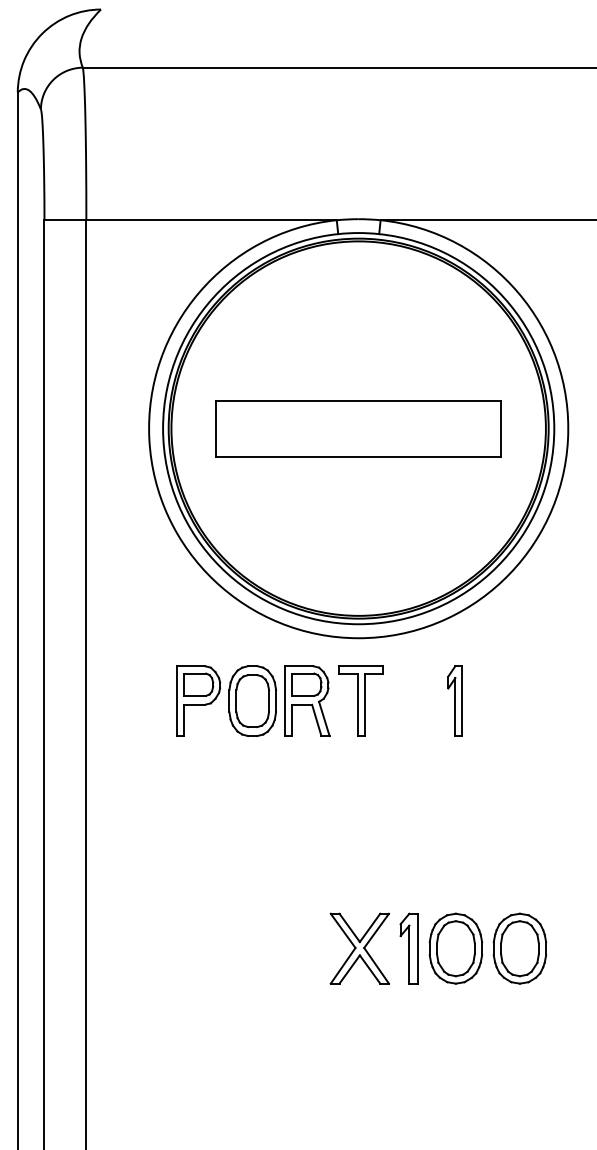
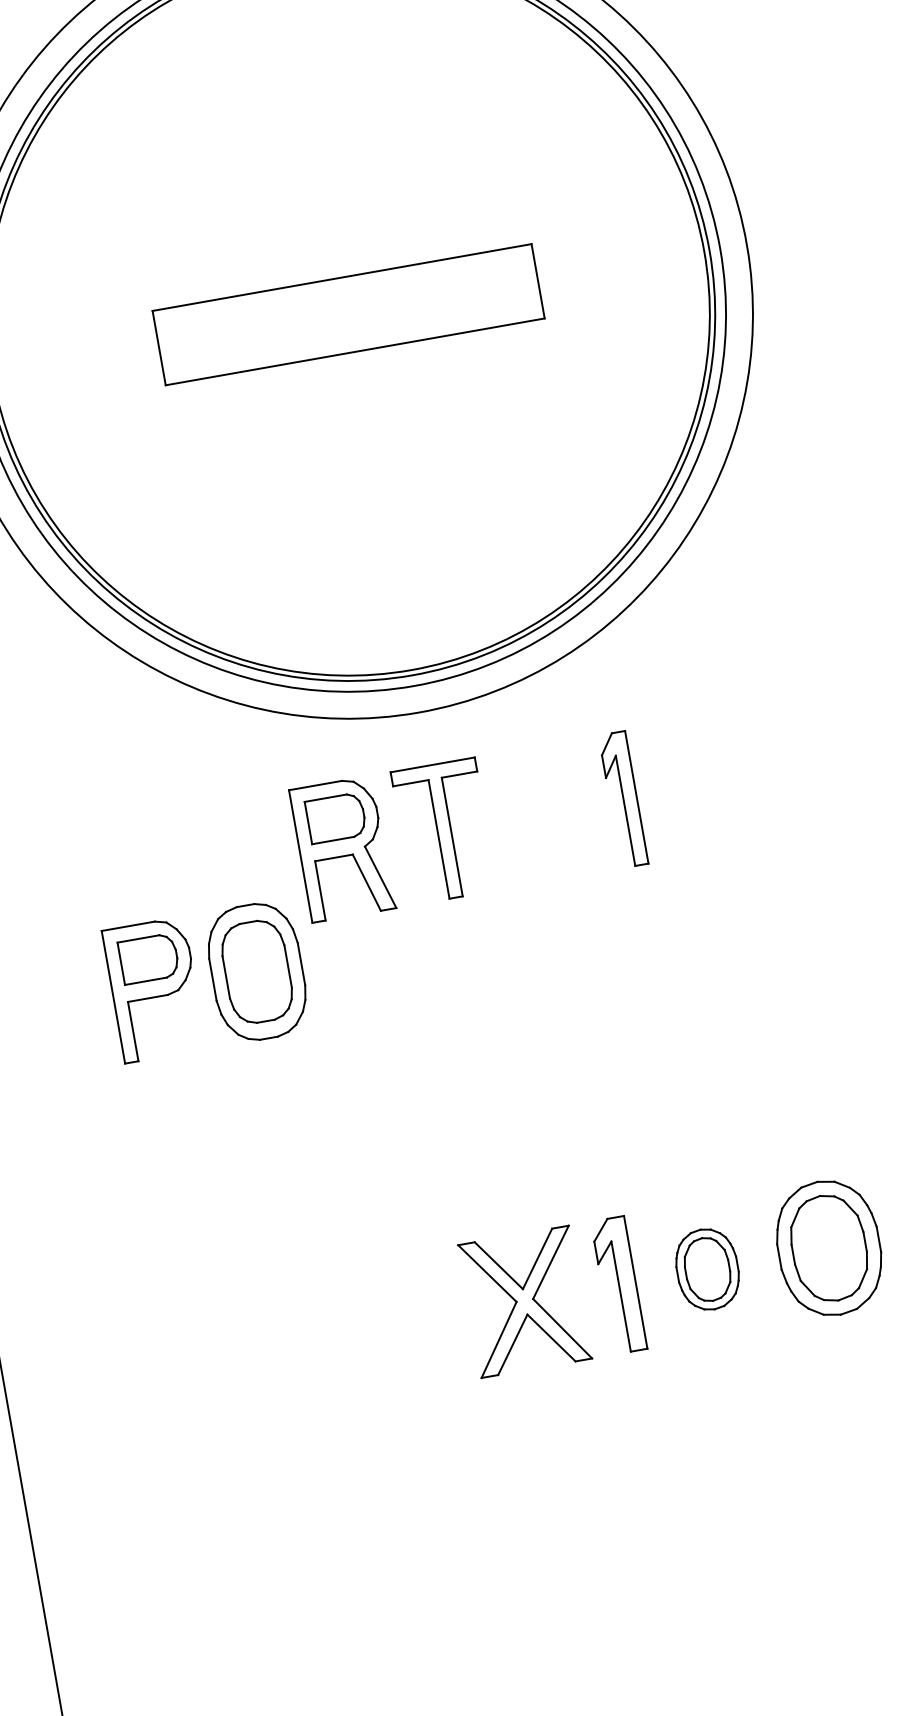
part: (358, 428) -> (348, 314), size x0.7
part: (226, 700) -> (207, 979), moved
part: (455, 948) -> (706, 1269), size x0.6

